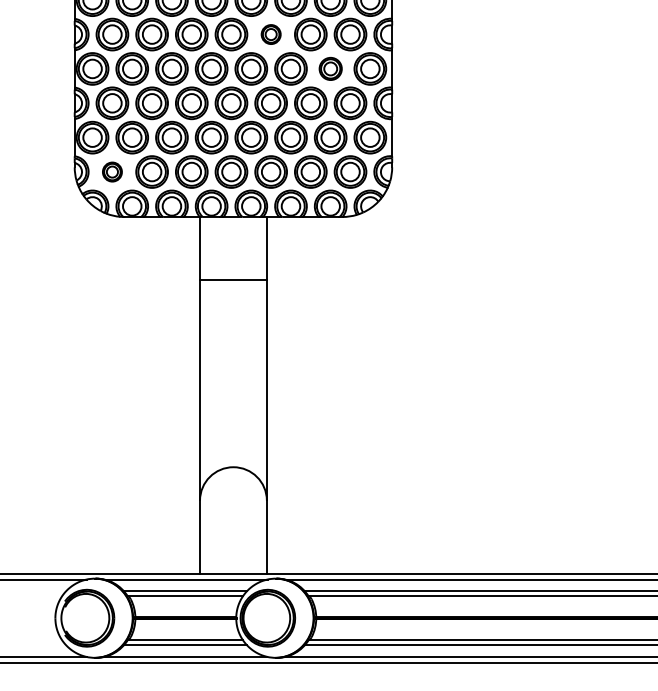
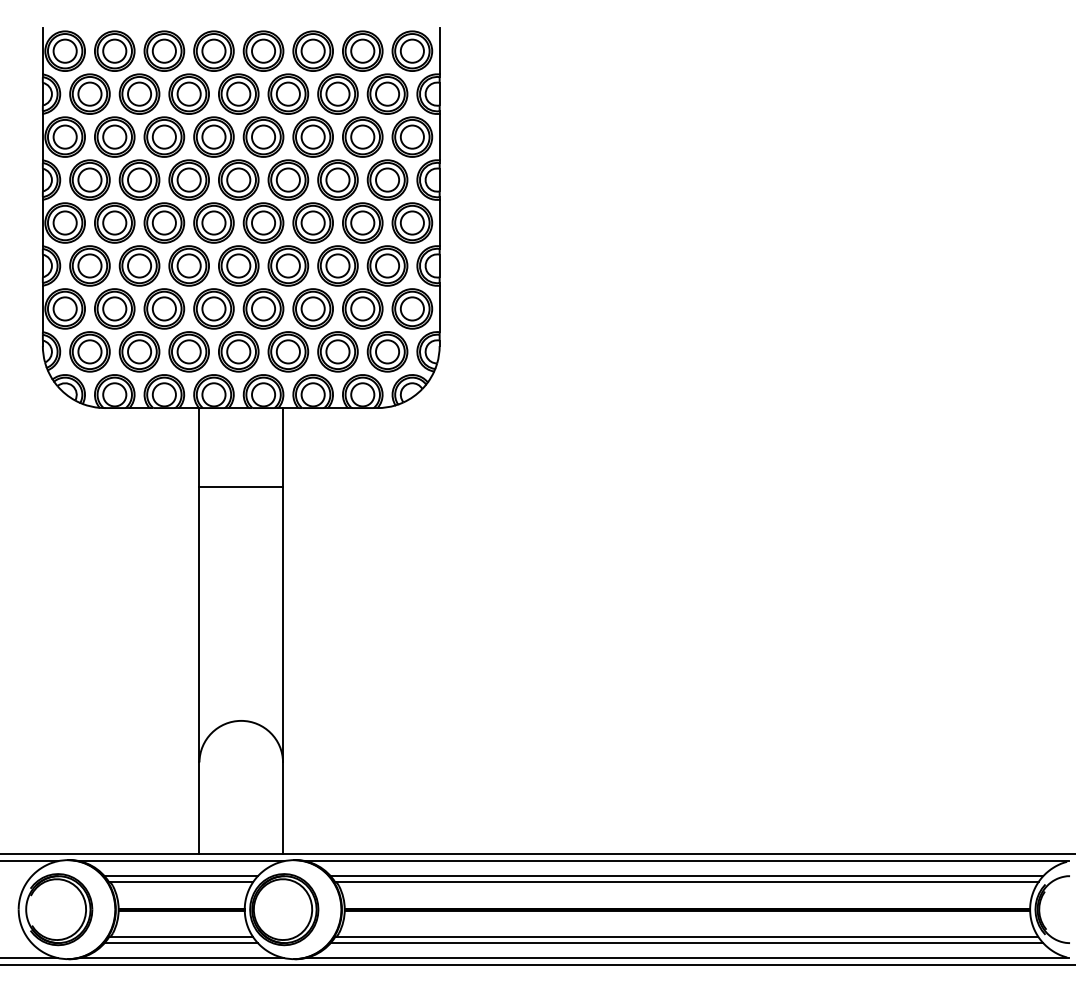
part: (271, 34) -> (288, 179), size x1.67
part: (330, 68) -> (362, 222), size x1.43
part: (112, 171) -> (89, 351), size x1.67

